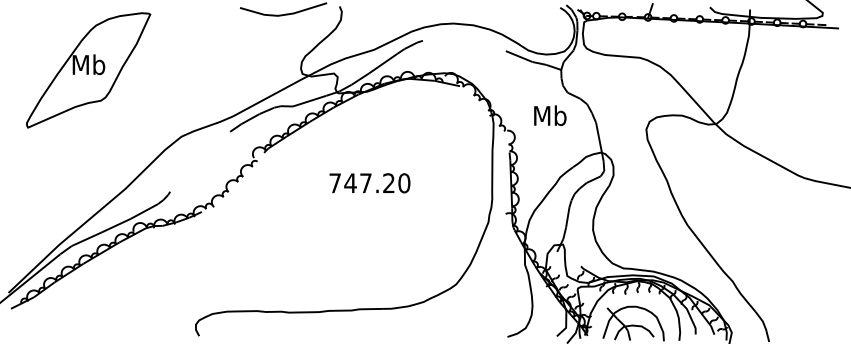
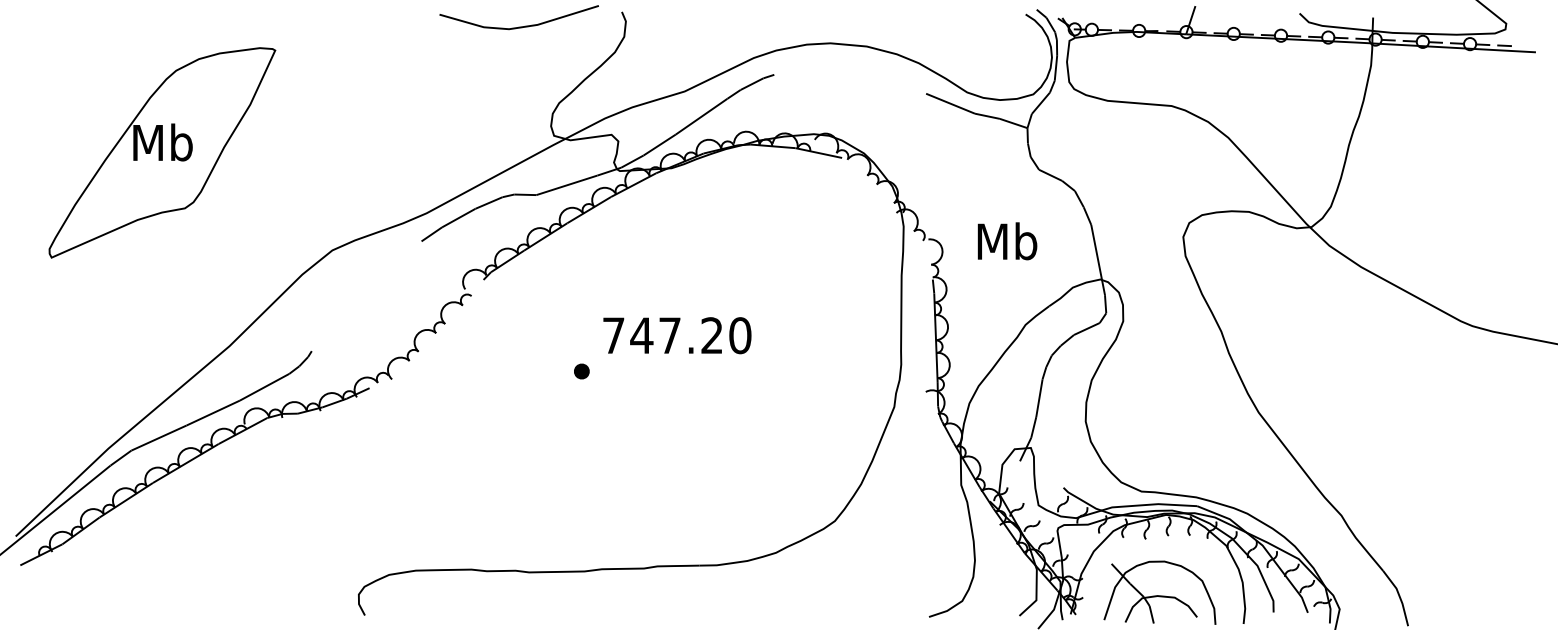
part: (88, 70) -> (162, 153), moved
text: (550, 115) -> (1007, 240), moved
part: (317, 202) -> (581, 370), added

